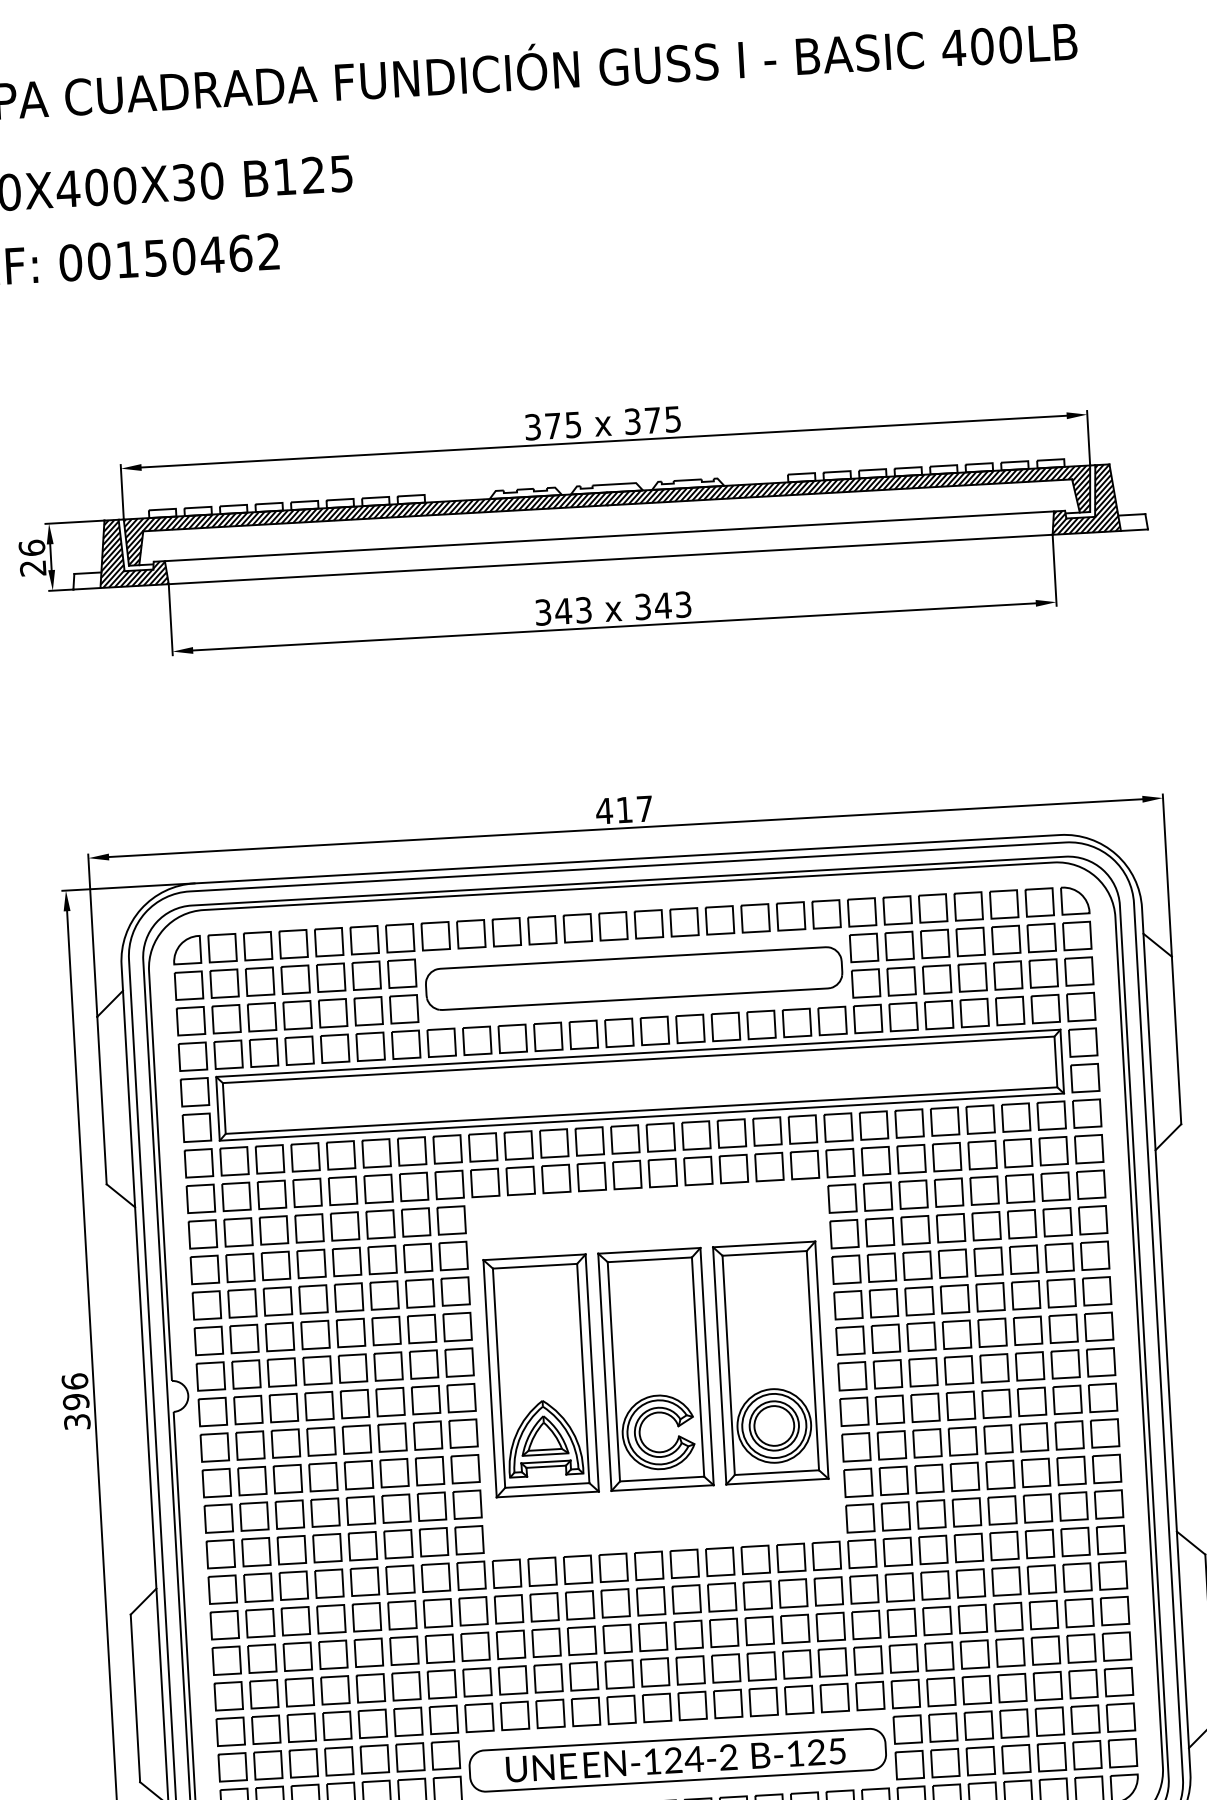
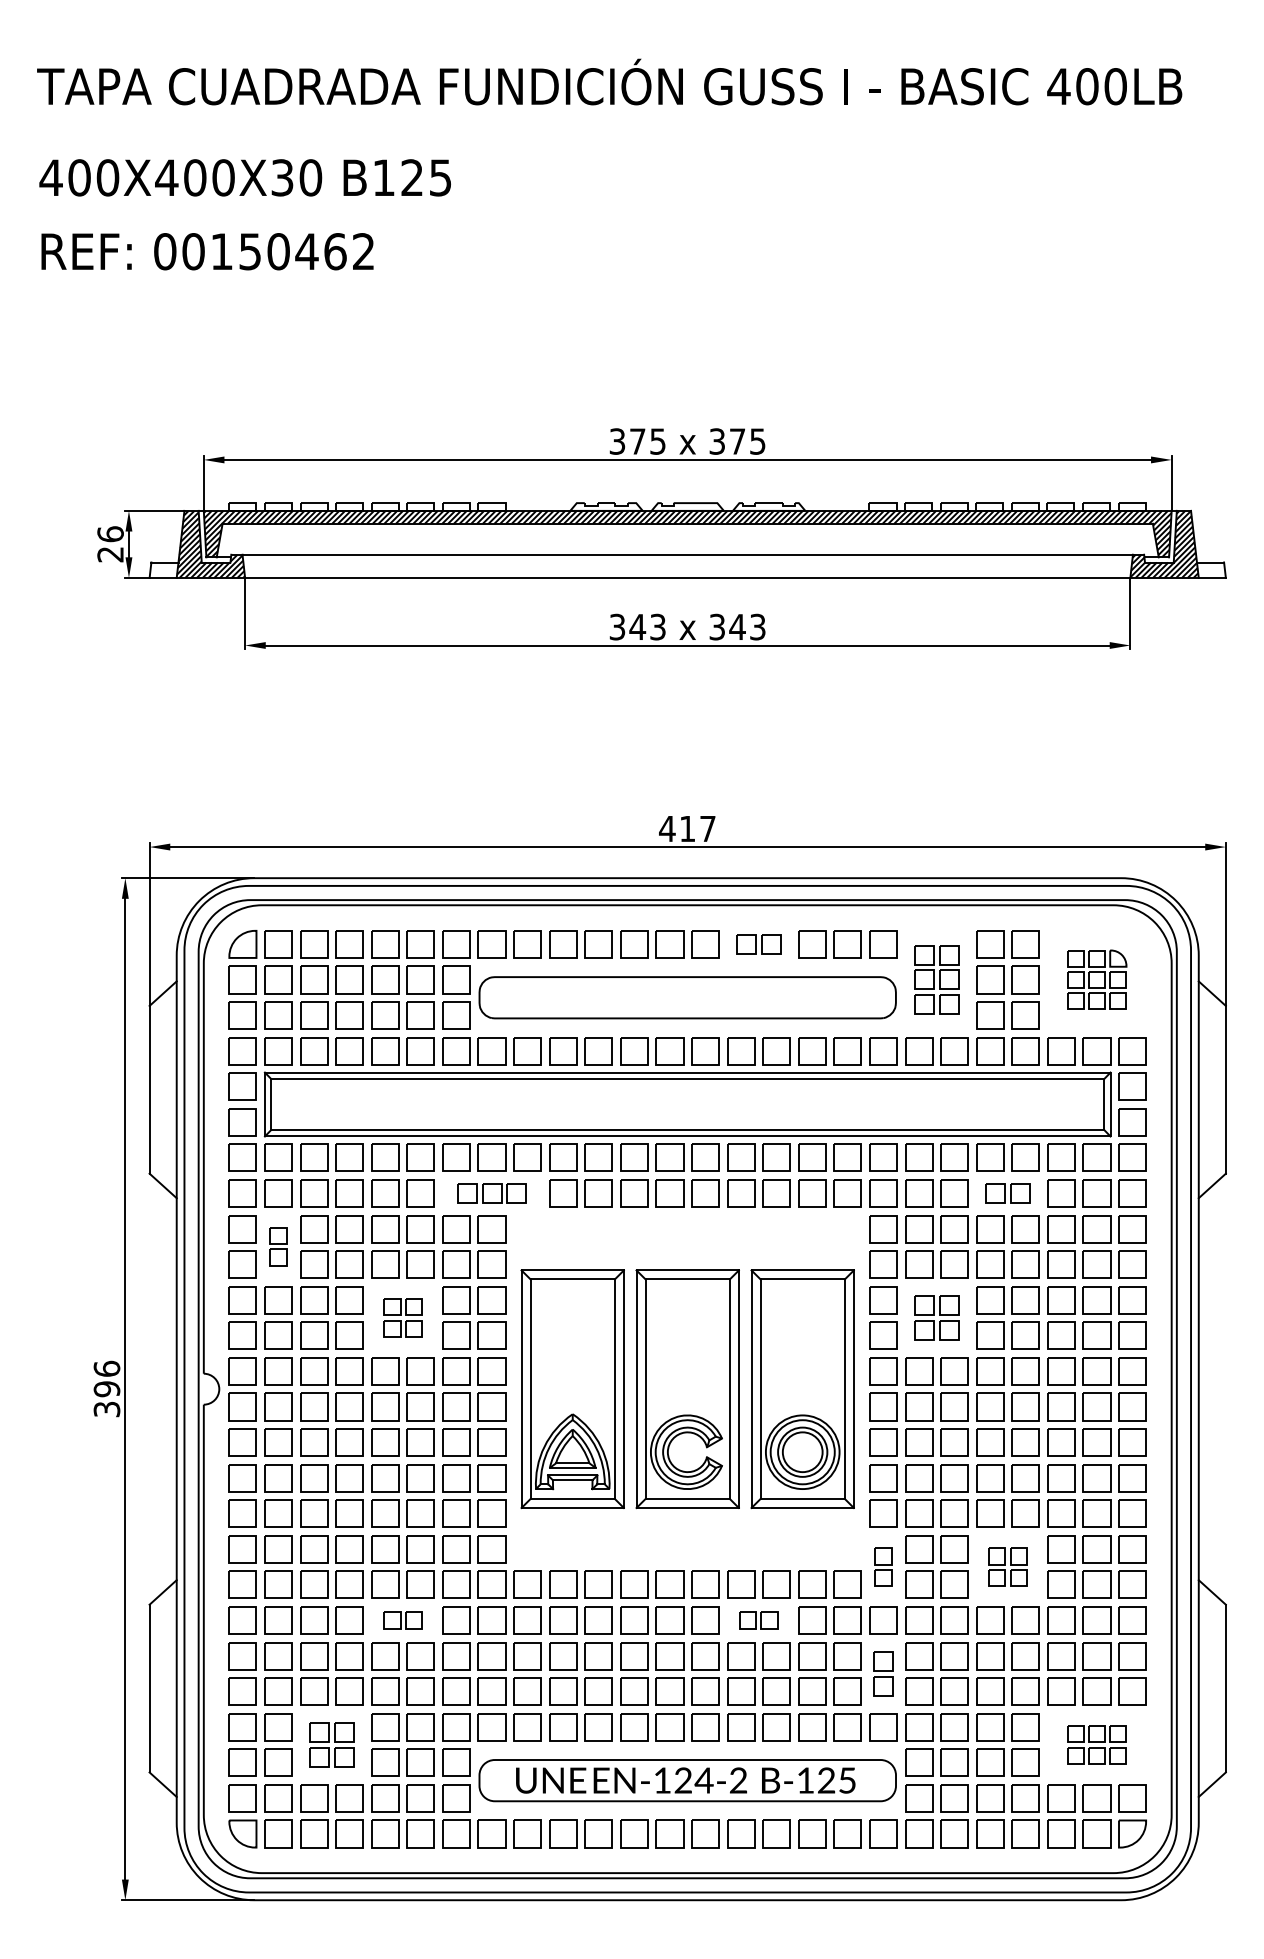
part: (701, 921) -> (758, 944), size x0.7
part: (1041, 937) -> (1096, 979), size x0.6
part: (881, 946) -> (936, 979), size x0.7
part: (964, 1156) -> (1007, 1193), size x0.7
part: (449, 1185) -> (491, 1193), size x0.7
part: (239, 1249) -> (278, 1246), size x0.6
part: (900, 1283) -> (936, 1317), size x0.7
part: (367, 1313) -> (402, 1317), size x0.6
part: (985, 1528) -> (1007, 1566), size x0.6
part: (861, 1535) -> (883, 1566), size x0.6
part: (739, 1596) -> (758, 1620), size x0.6
part: (384, 1616) -> (402, 1620), size x0.6
part: (867, 1642) -> (883, 1673), size x0.7
part: (1083, 1701) -> (1096, 1744), size x0.6
part: (320, 1744) -> (331, 1744), size x0.7

